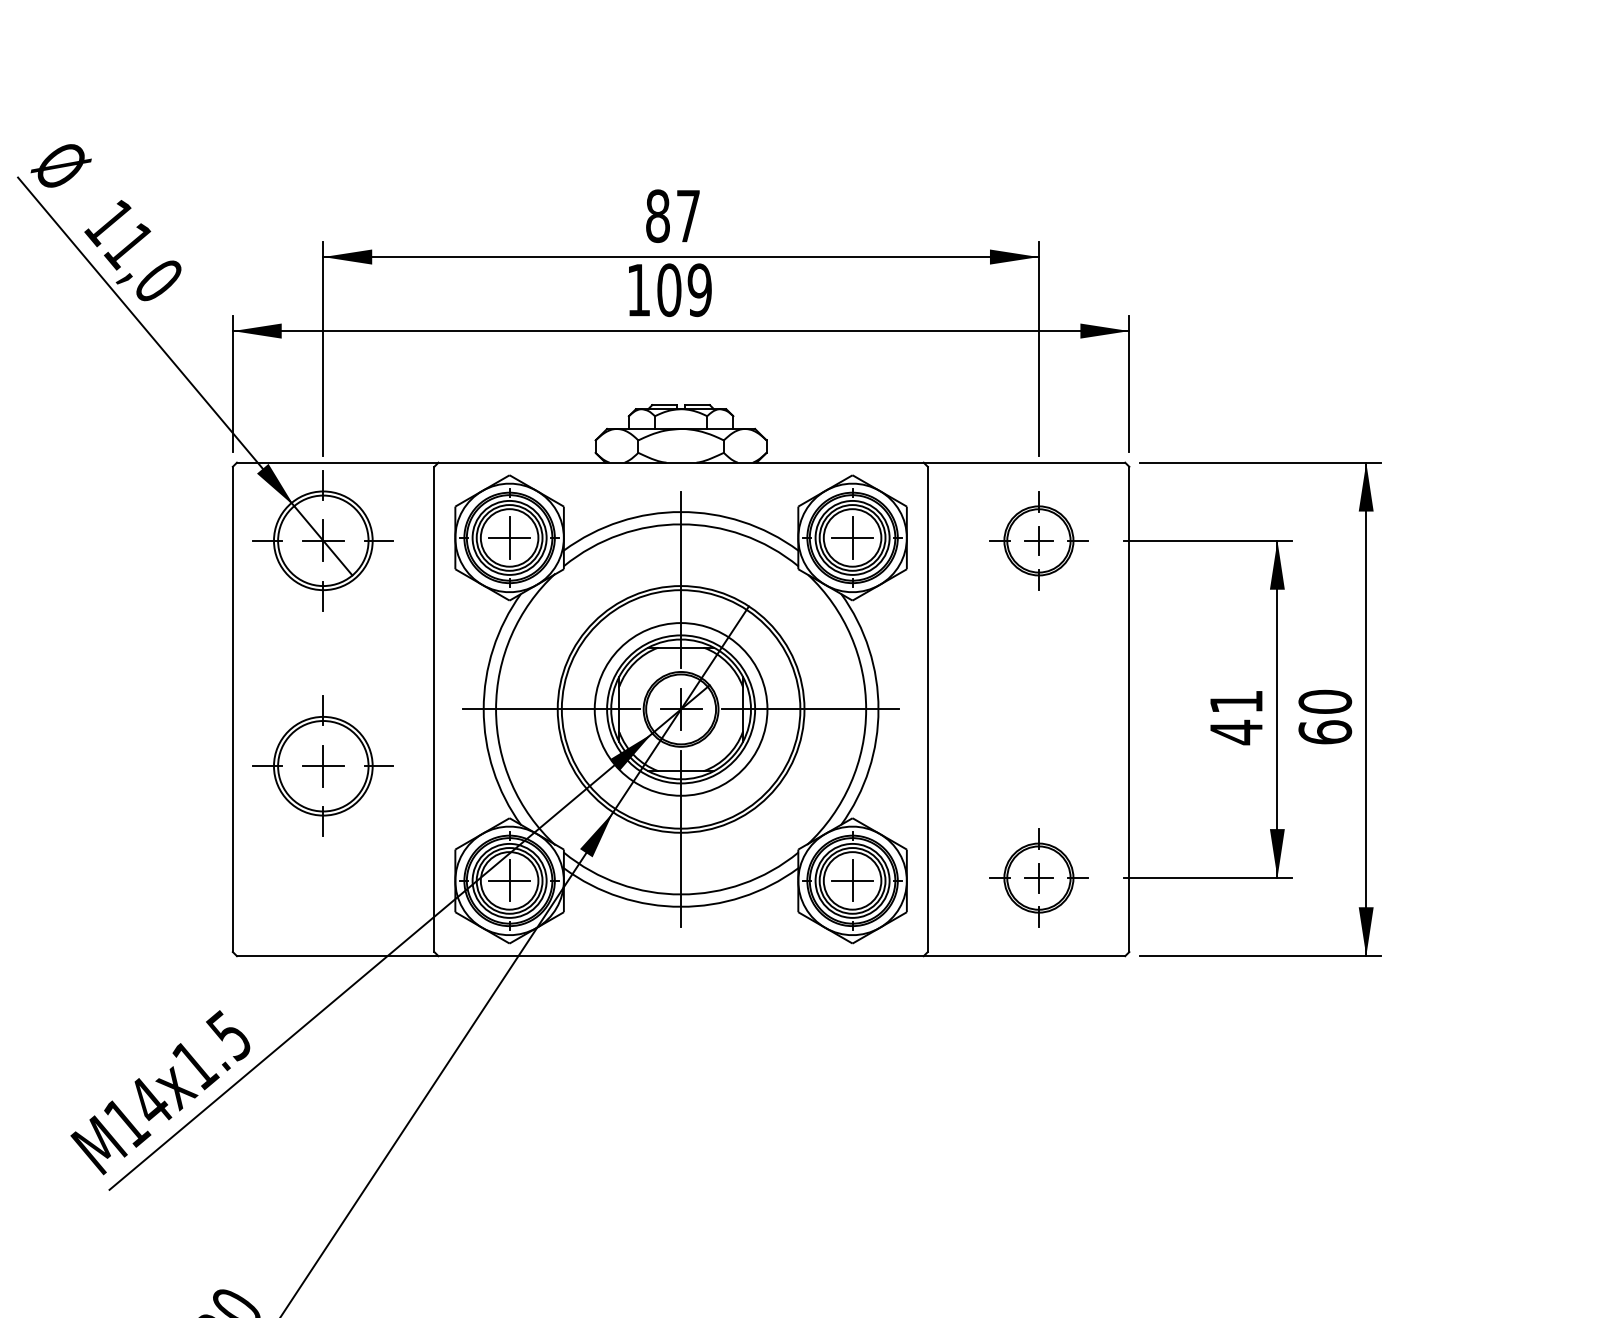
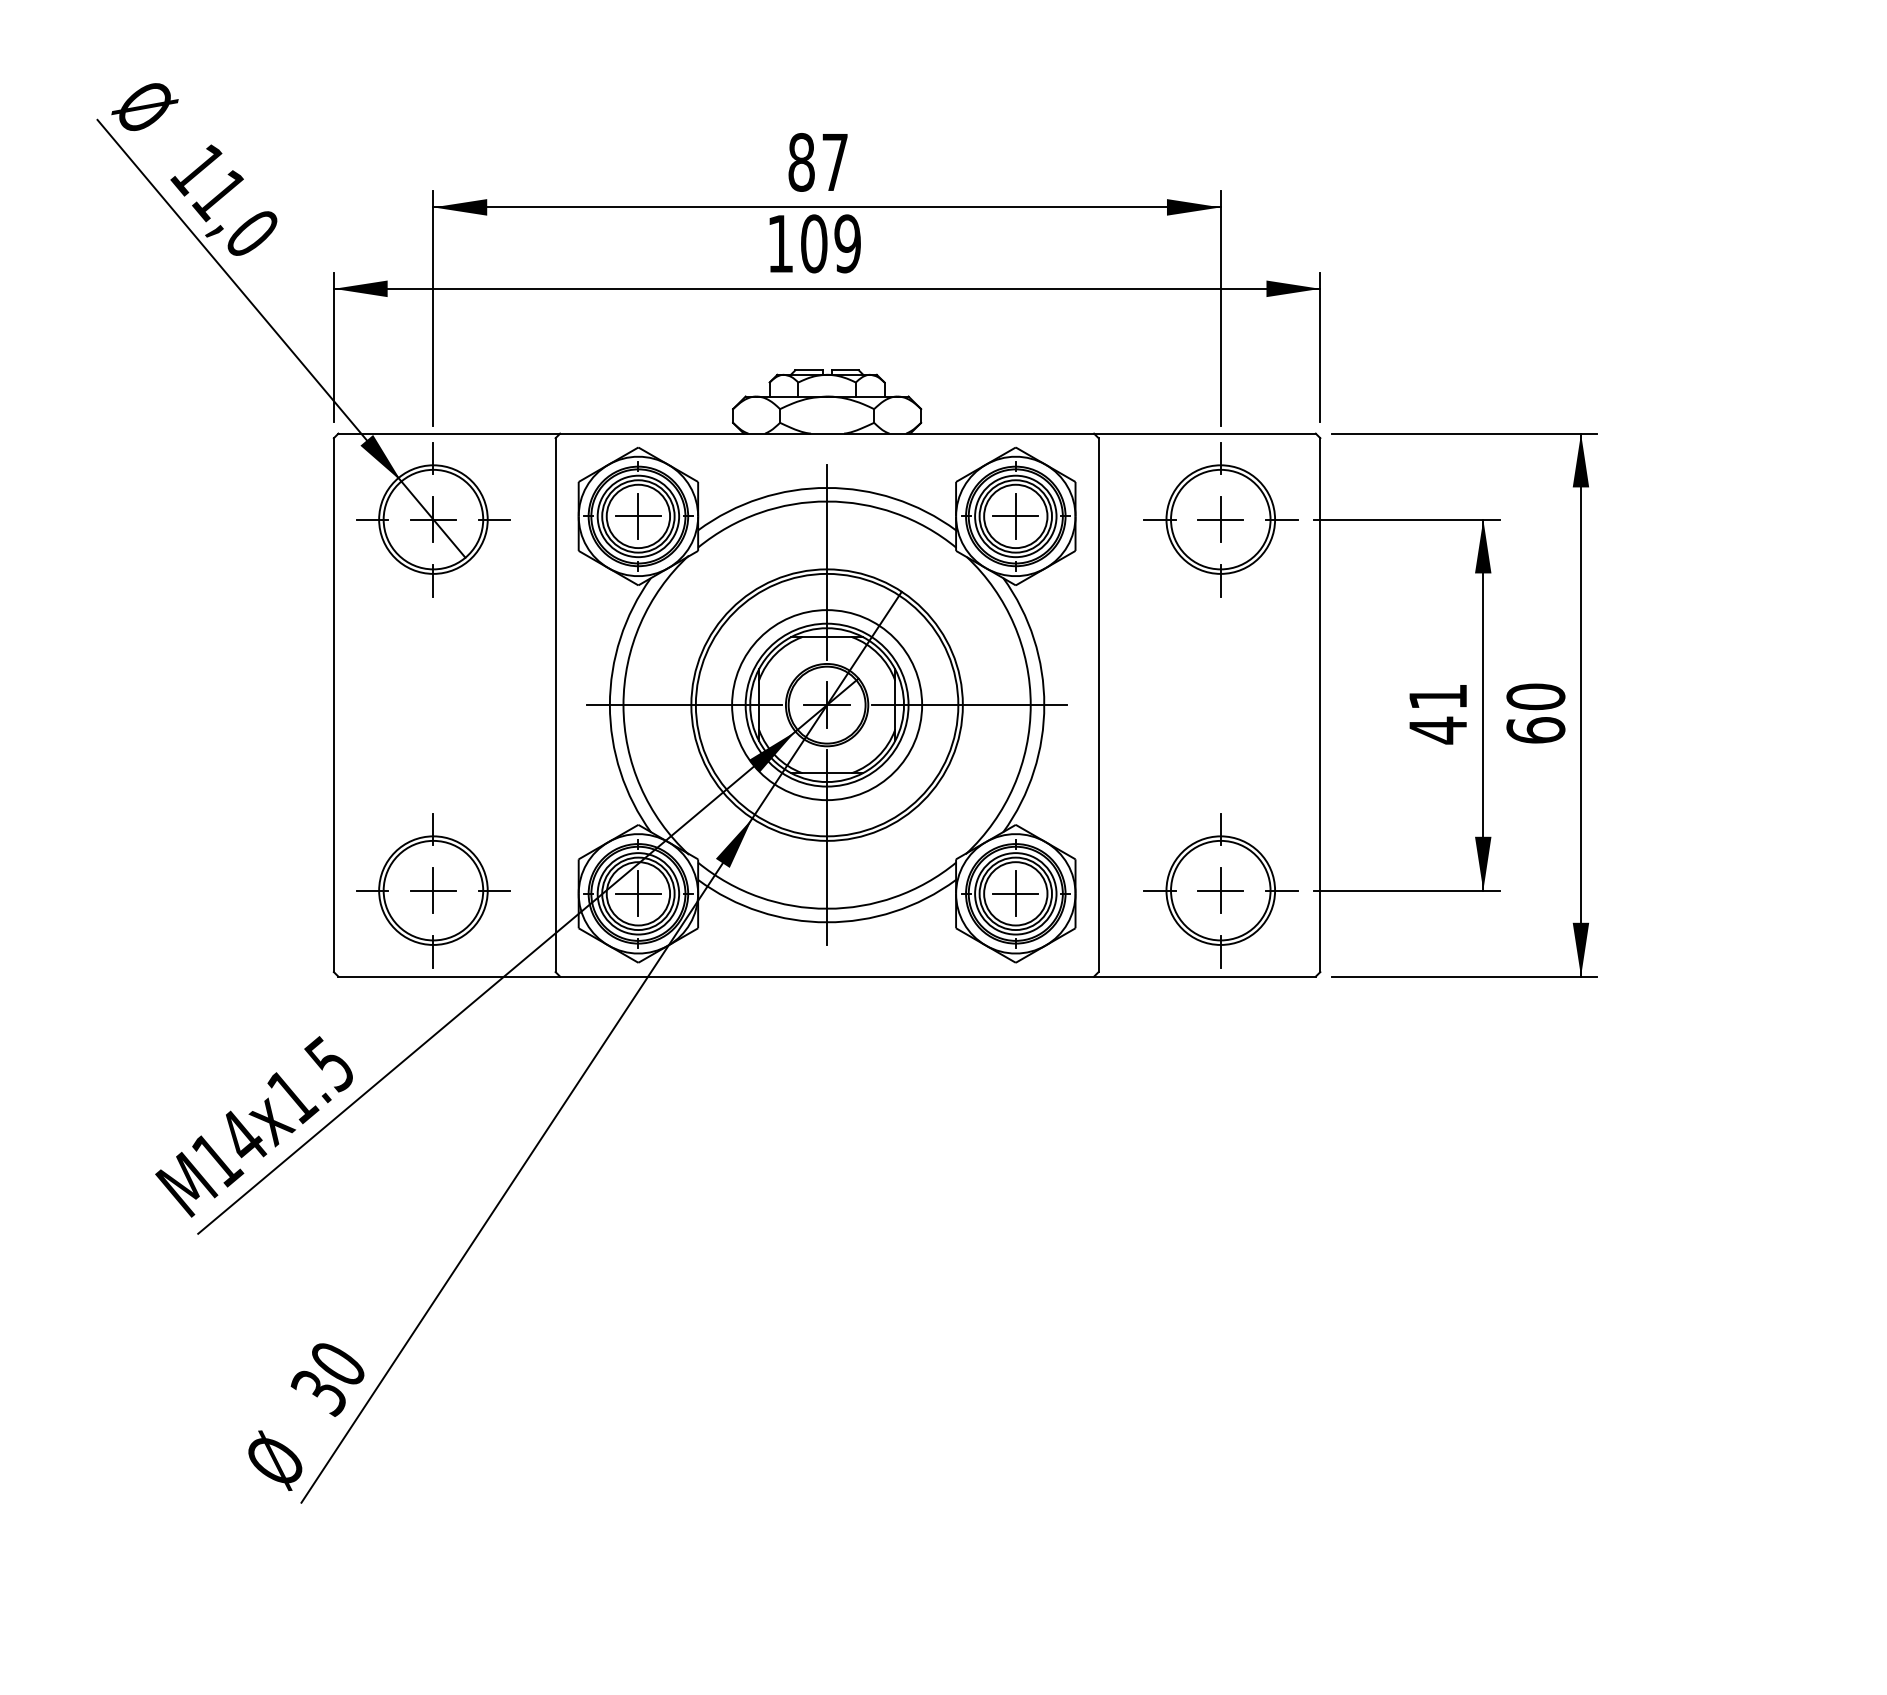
part: (1038, 540) -> (1220, 519), size x1.43
part: (323, 766) -> (433, 890), moved
part: (1038, 877) -> (1220, 890), size x1.43

